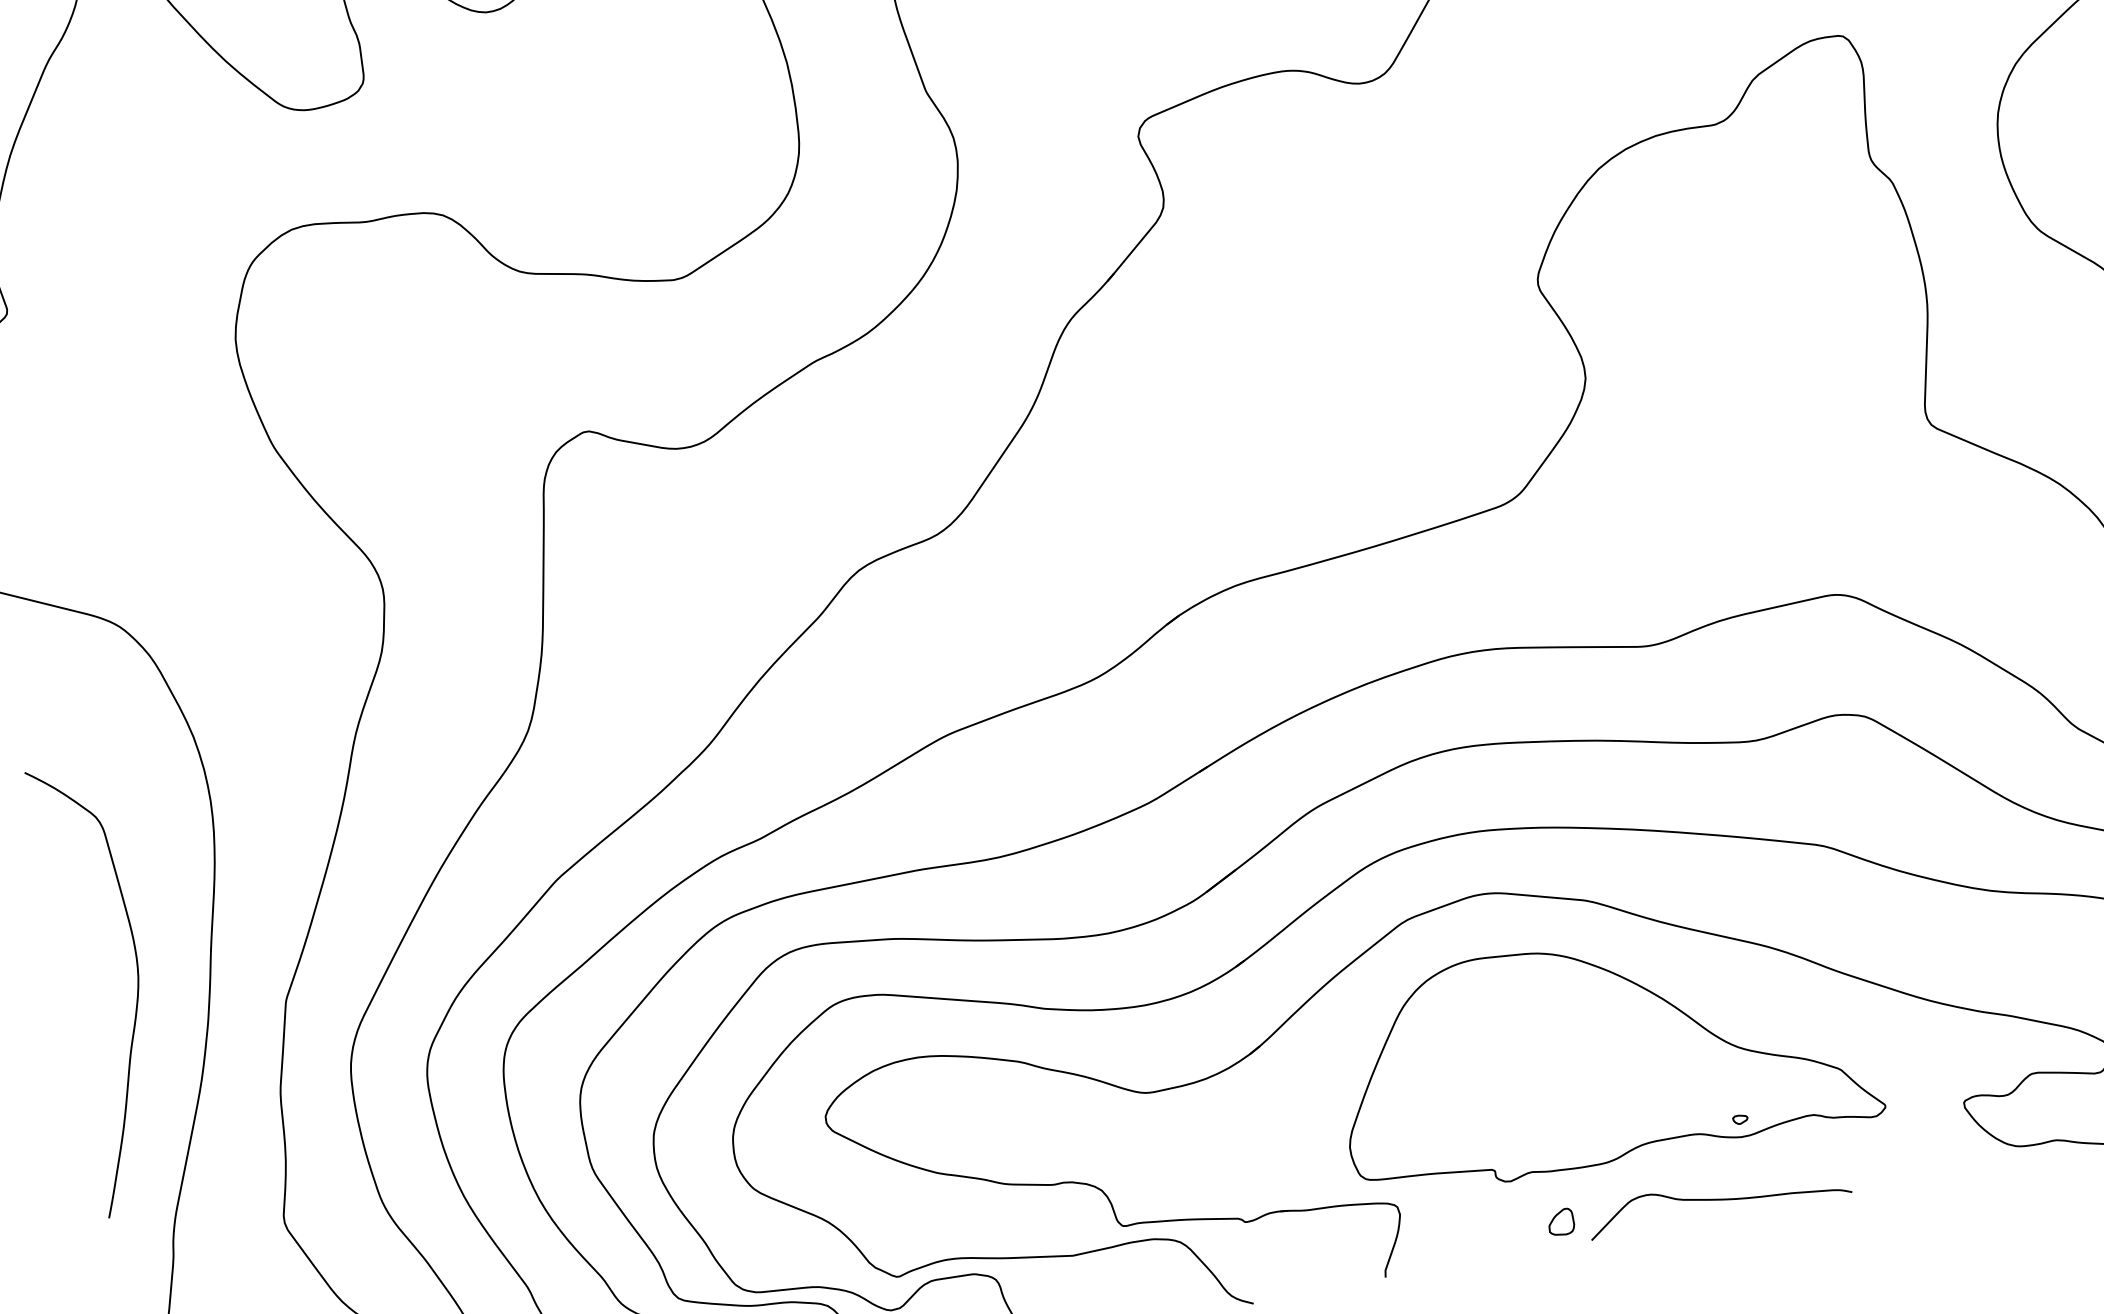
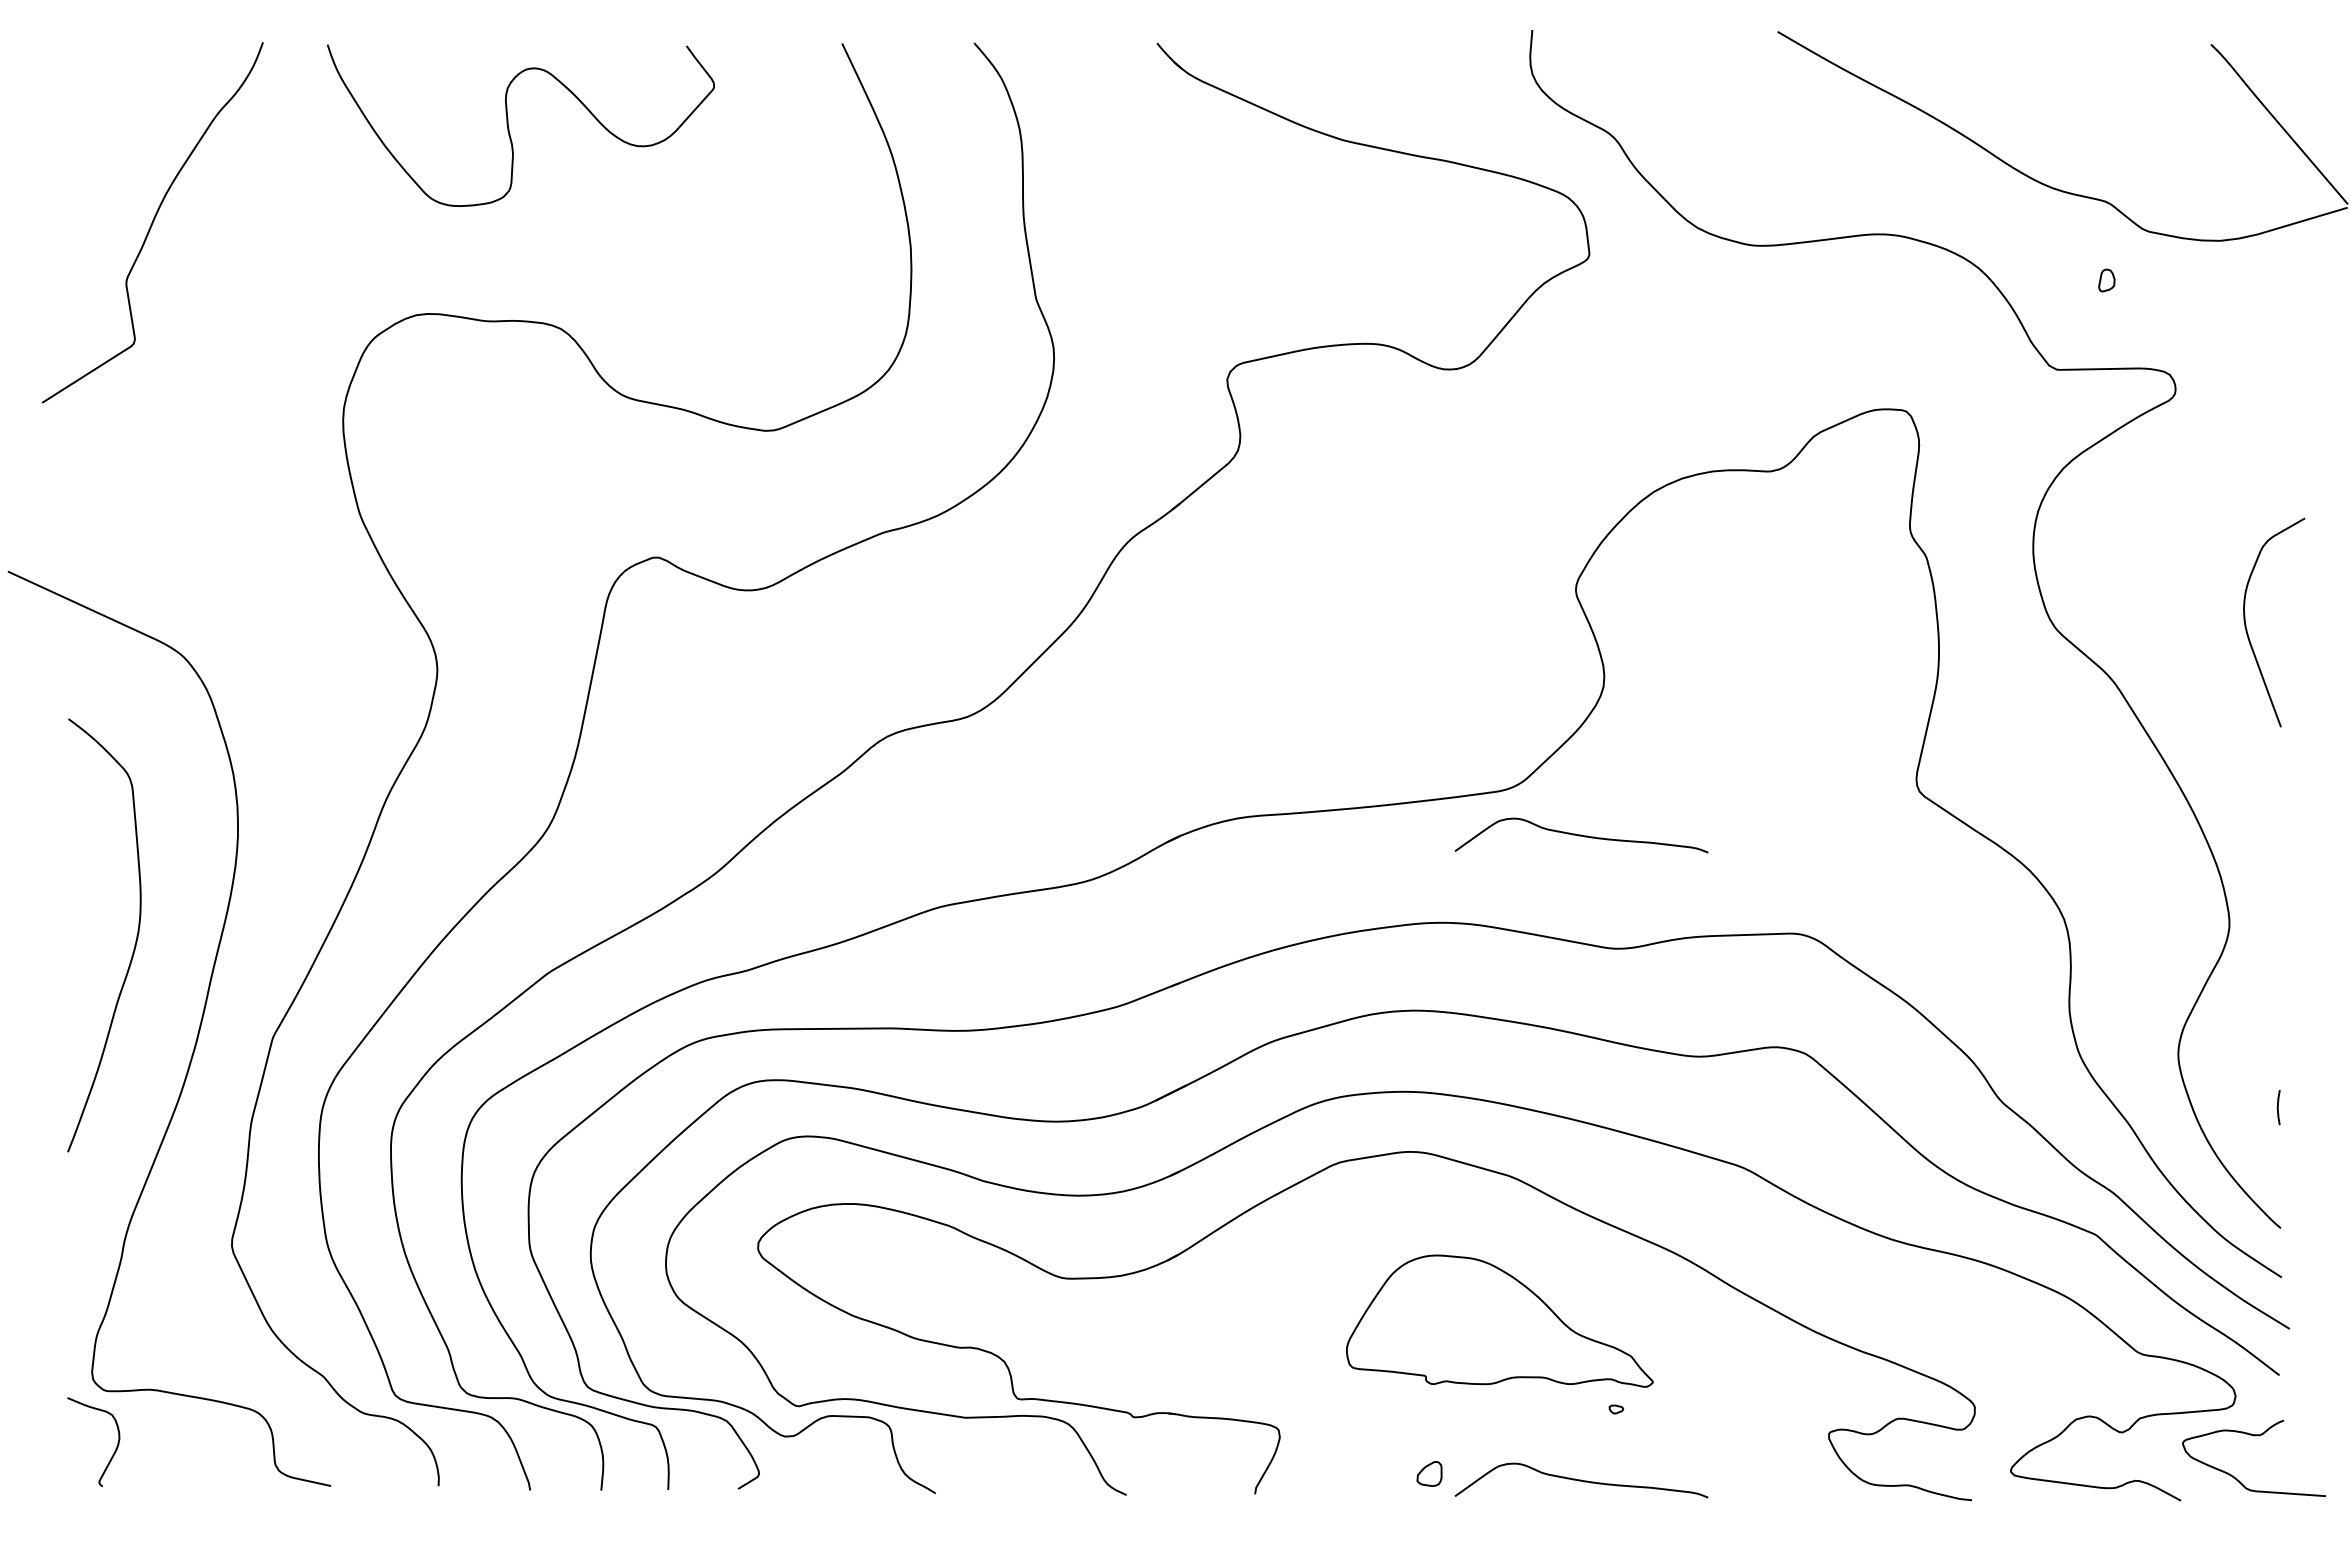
curve: (1592, 536) -> (1581, 835), added
curve: (136, 991) -> (134, 944), moved
part: (1602, 1050) -> (1499, 1320), size x0.6

